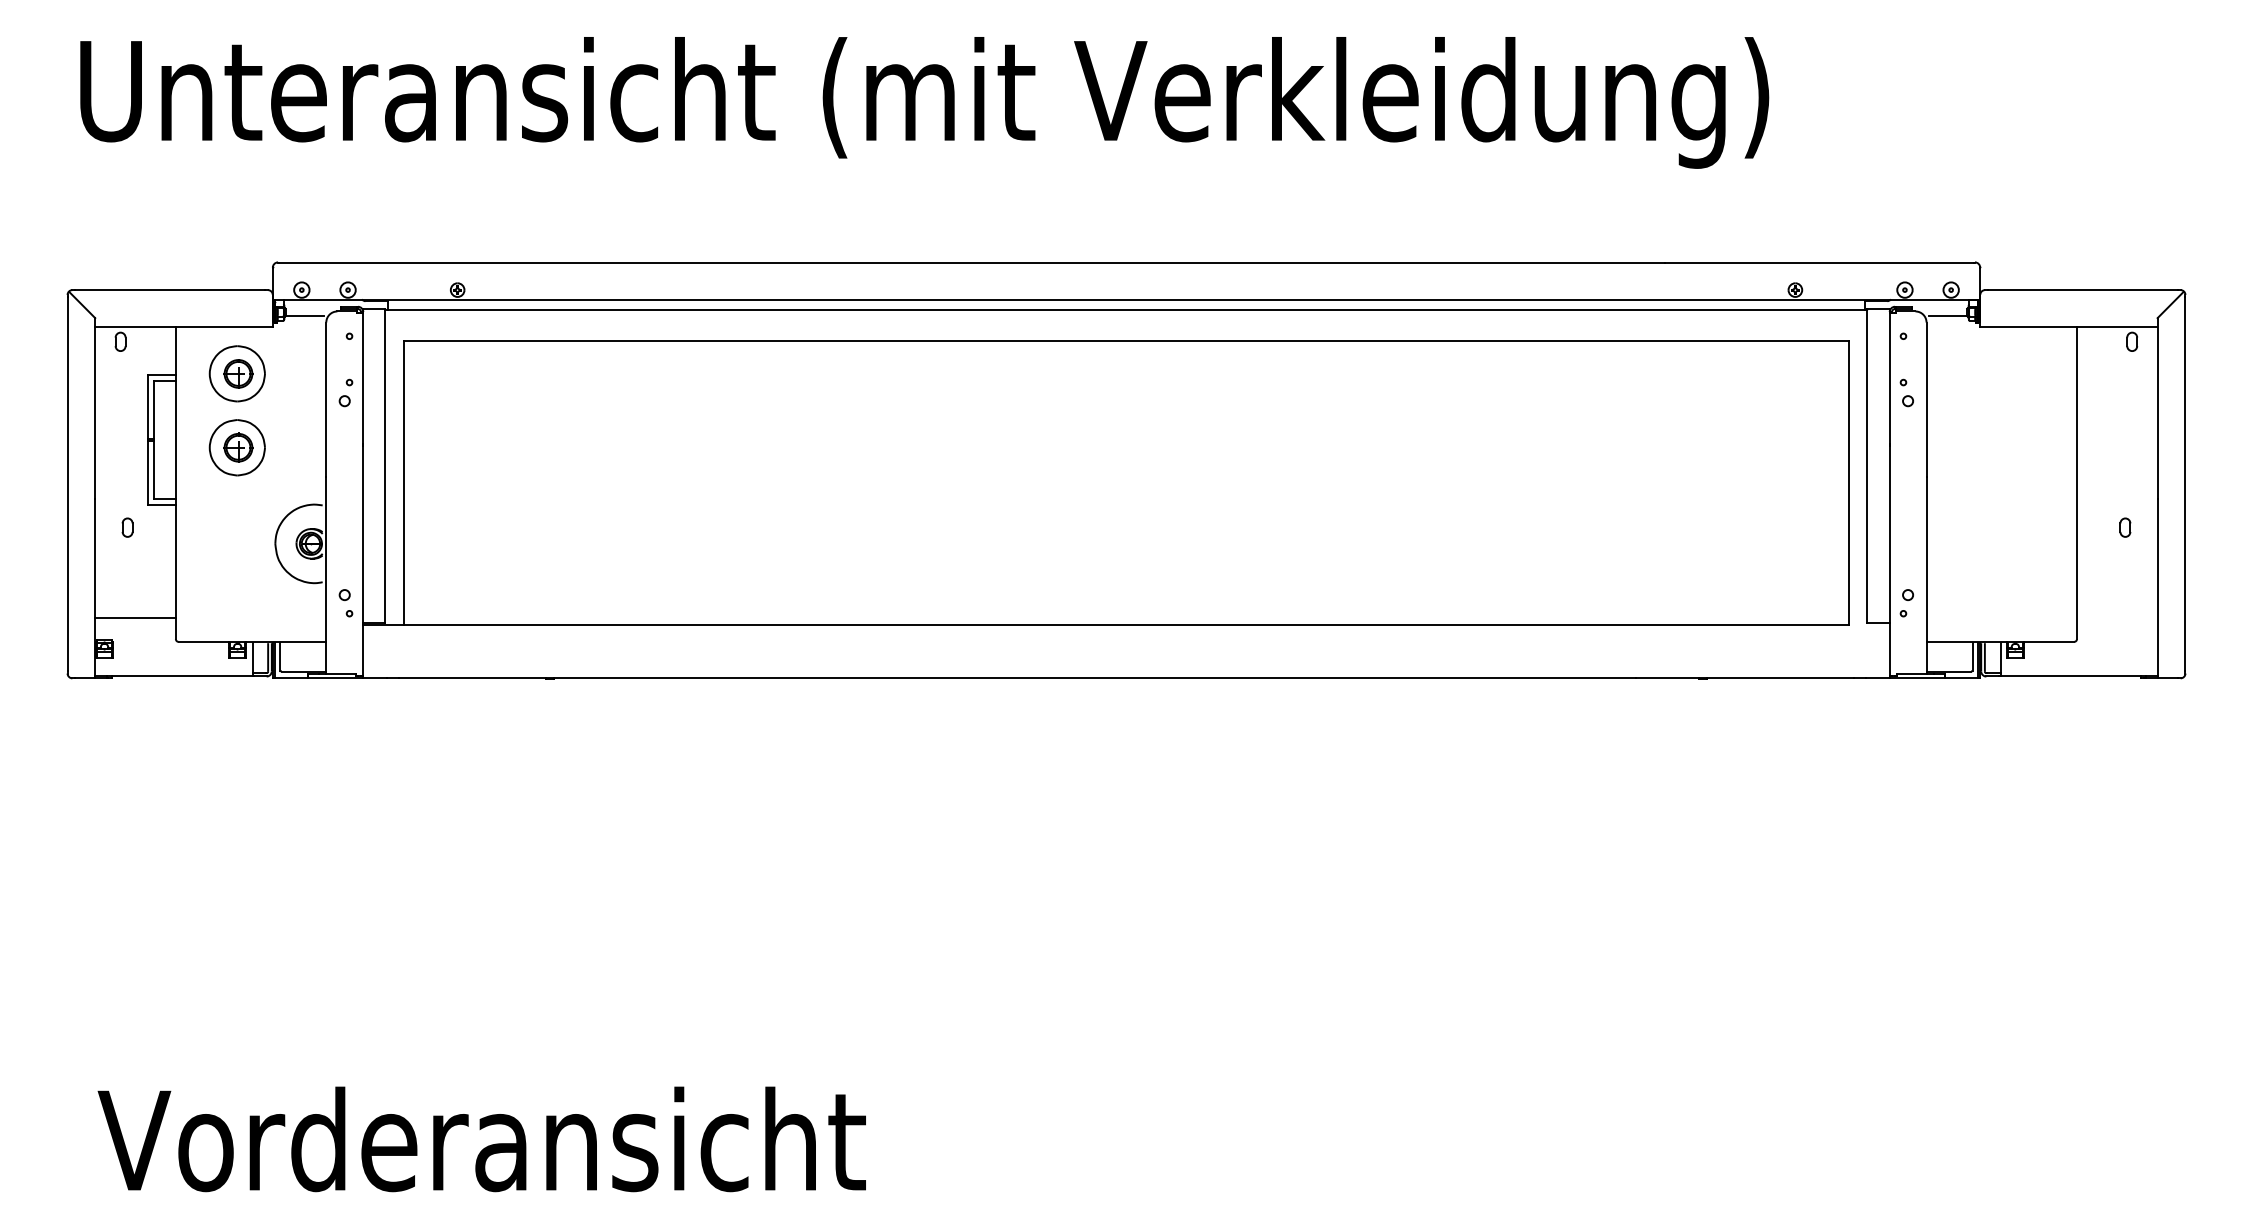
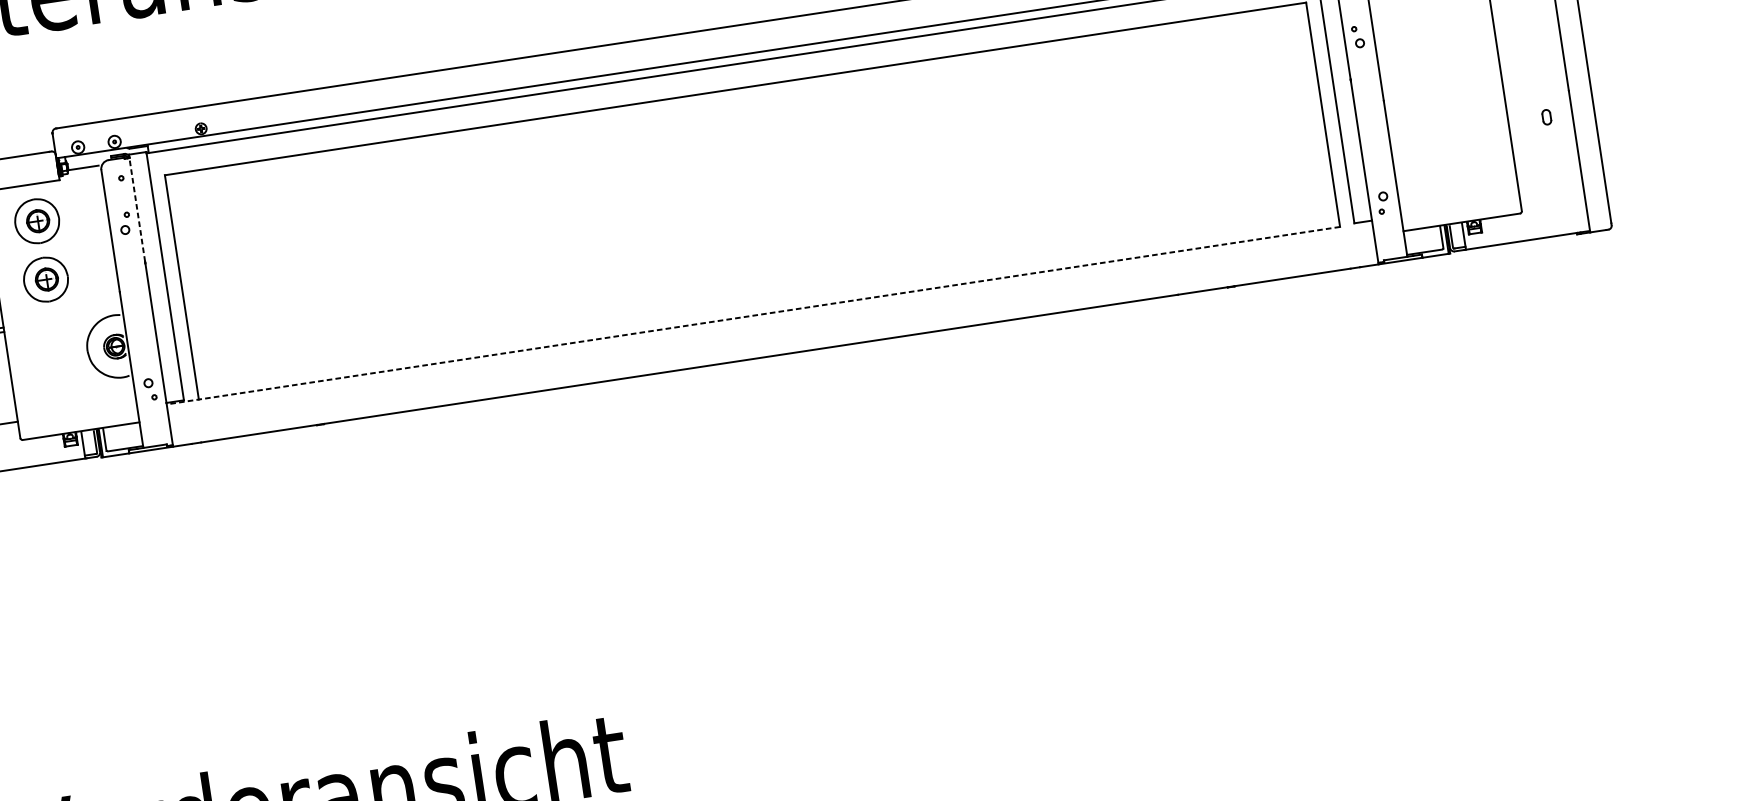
line: (363, 378) -> (137, 209), solid -> dashed
line: (1106, 624) -> (753, 315), solid -> dashed

